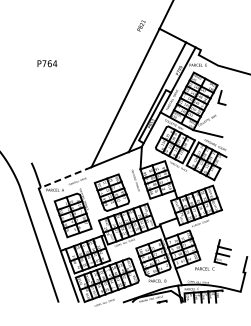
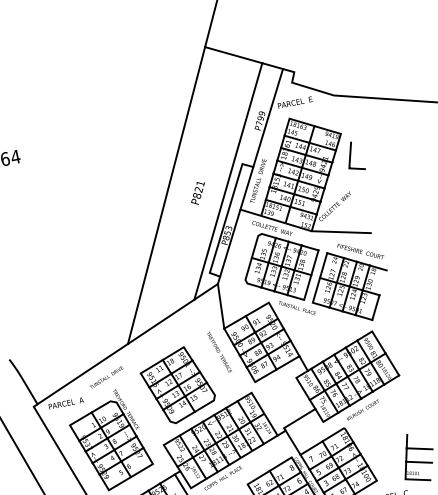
text: (141, 25) -> (198, 192), moved
line: (65, 177) -> (81, 374), dashed -> solid

